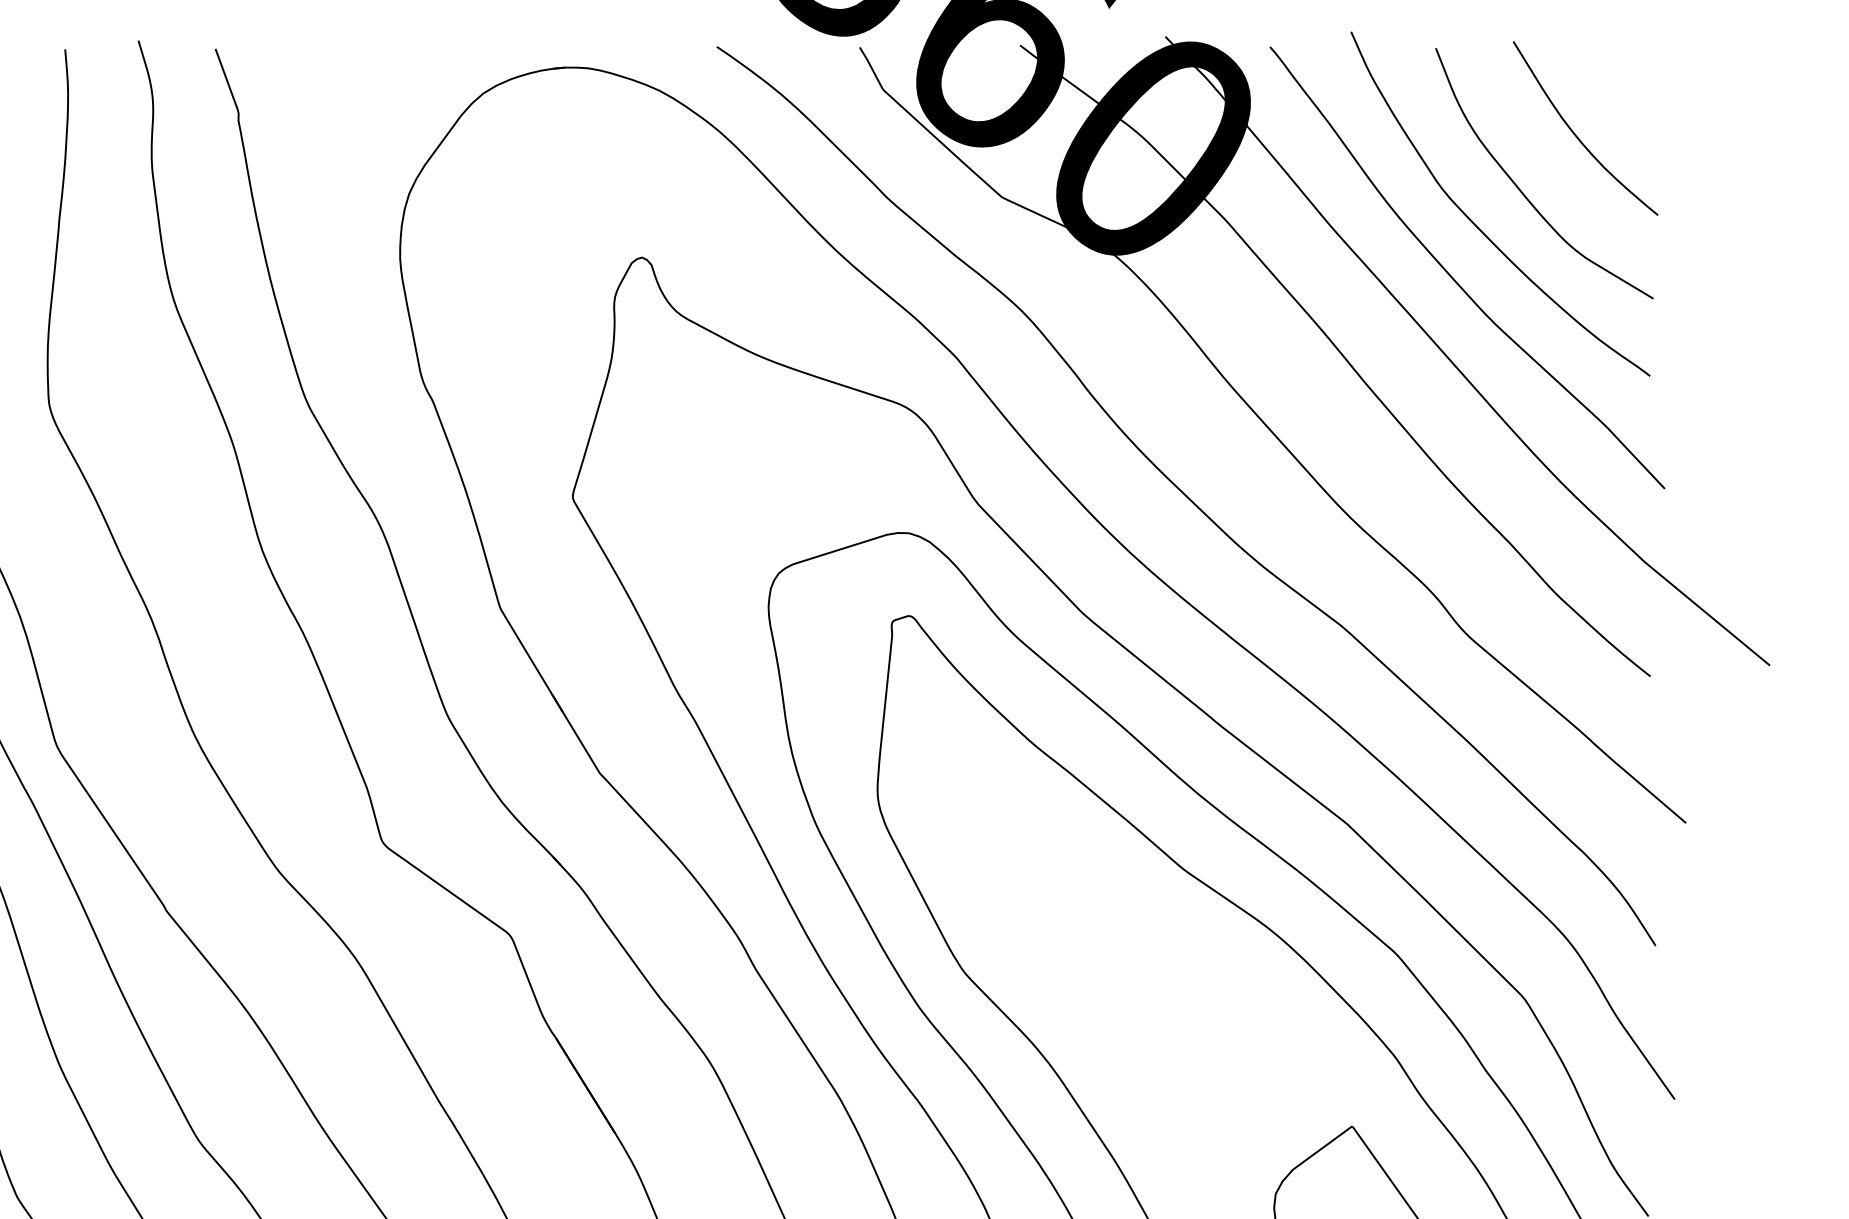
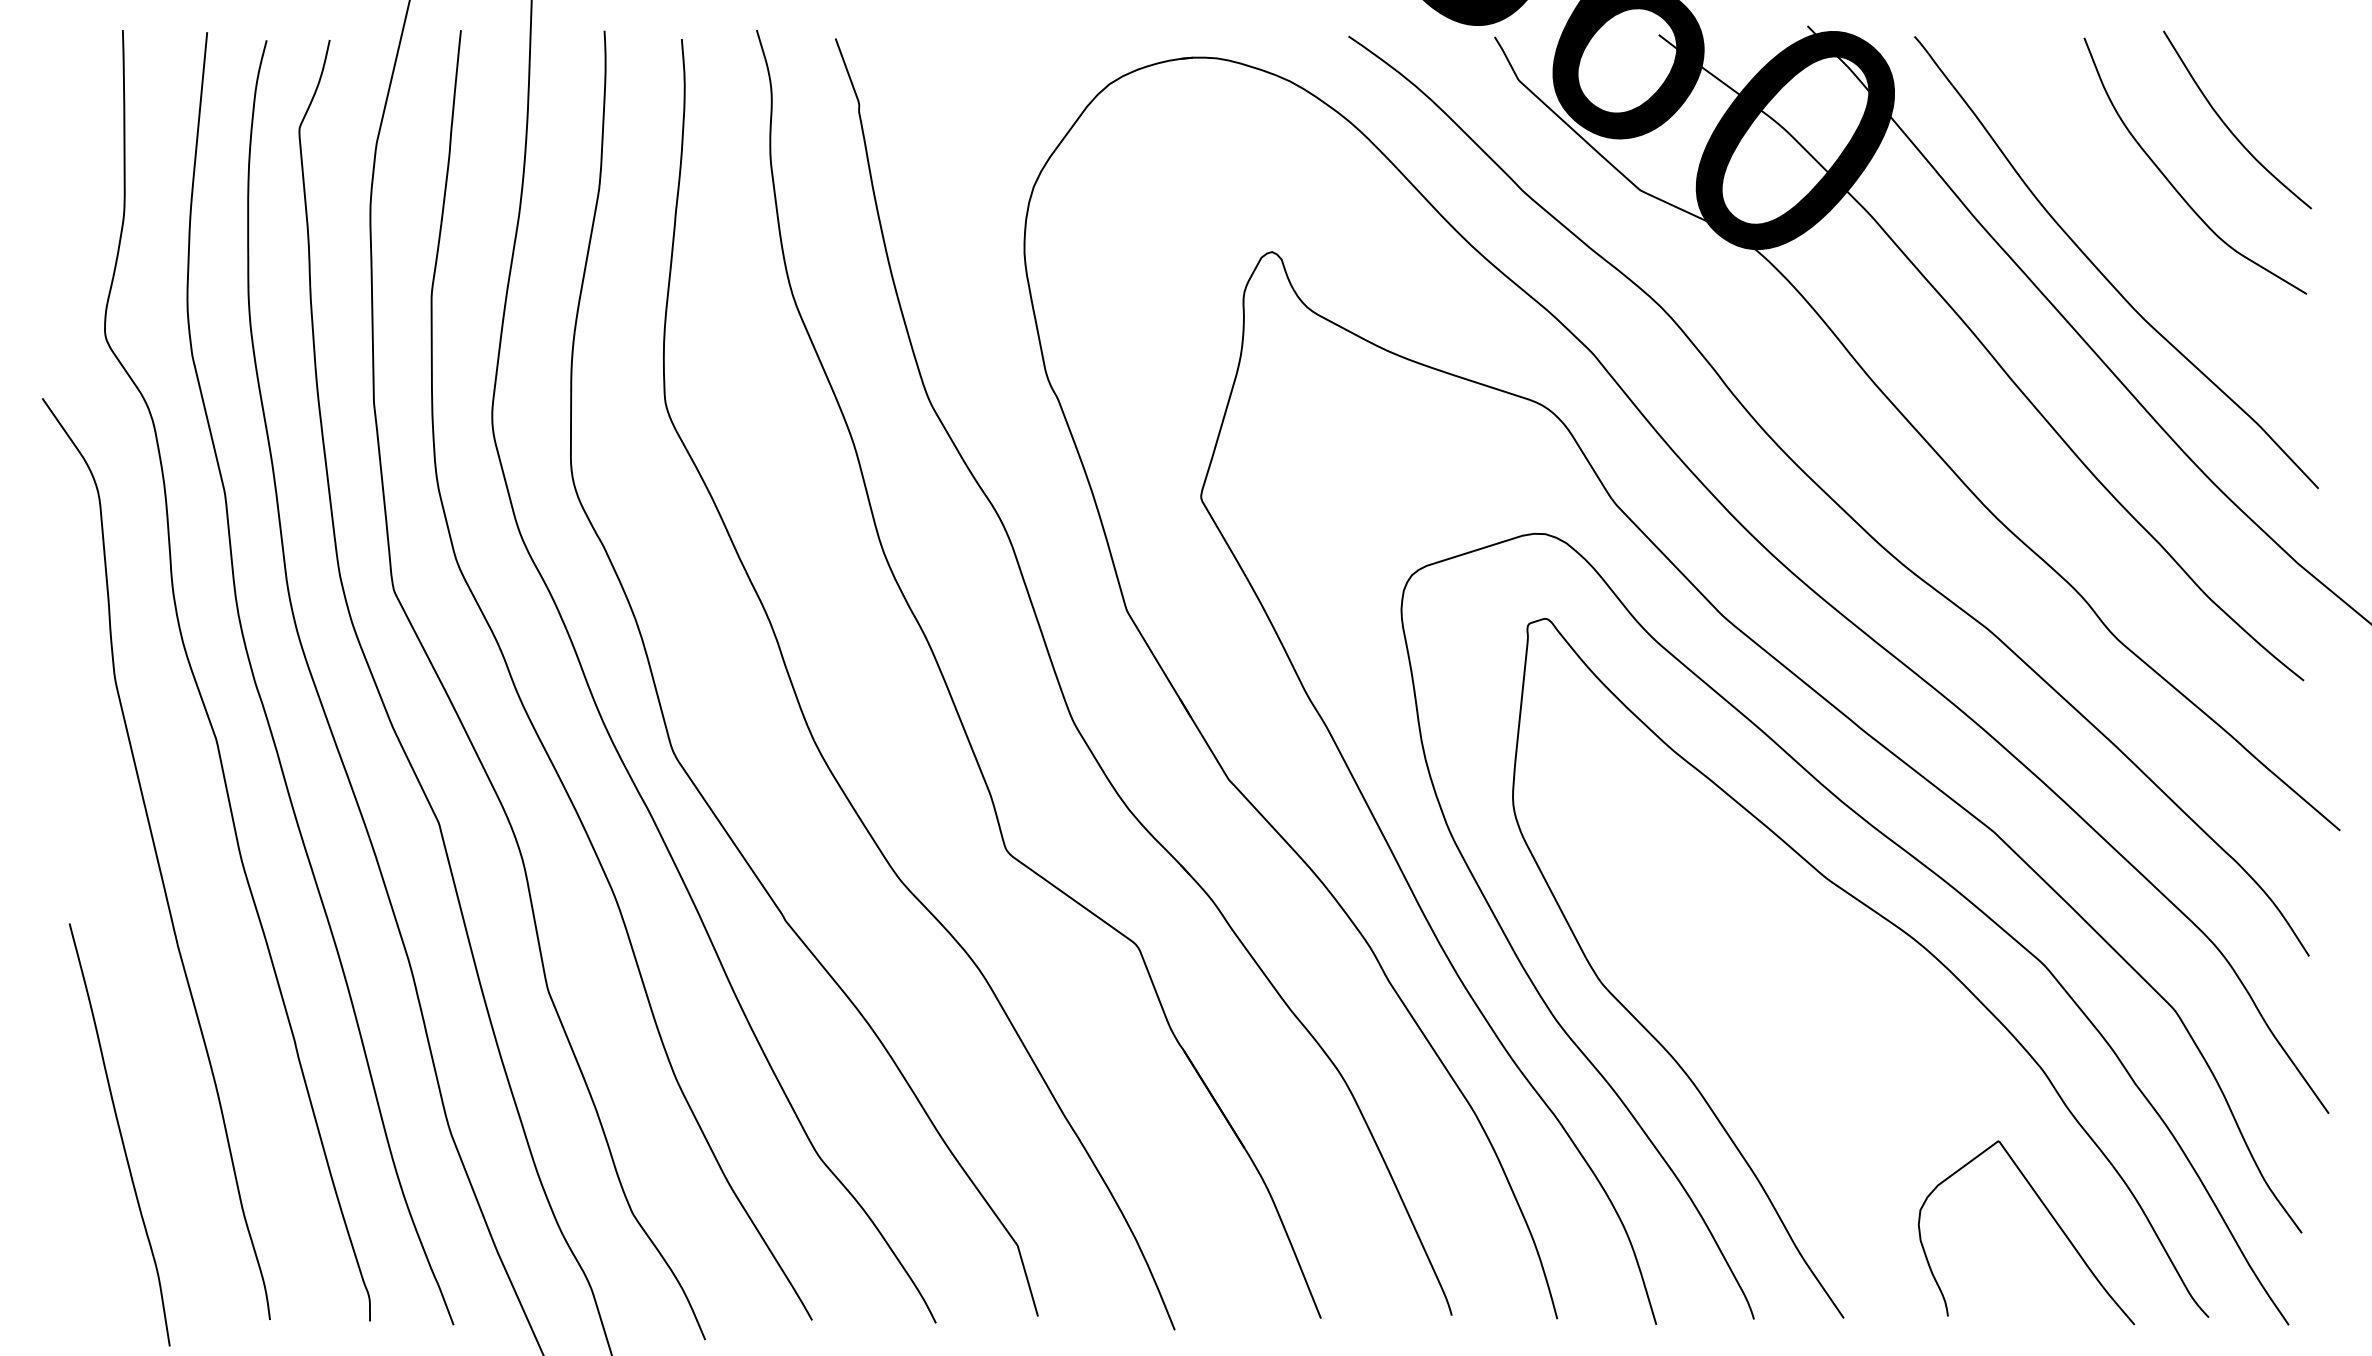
curve: (1477, 225) -> (2126, 219), removed

